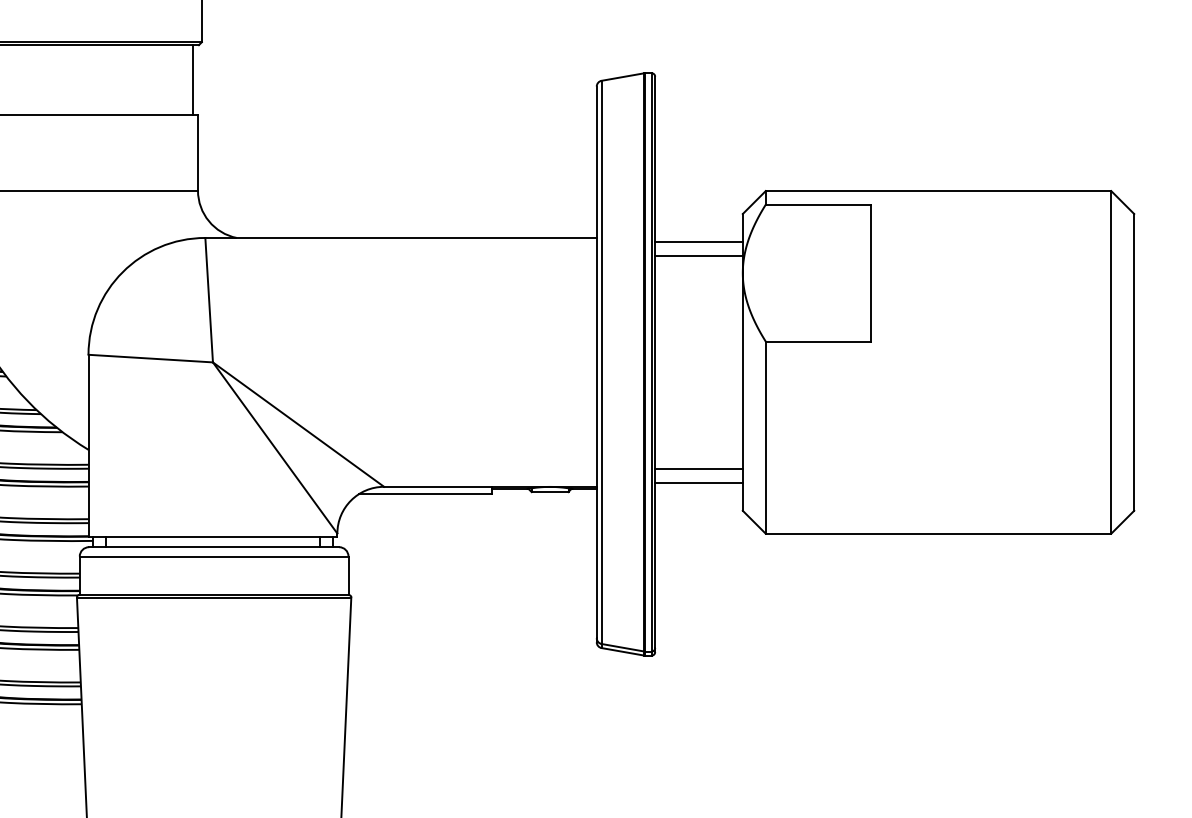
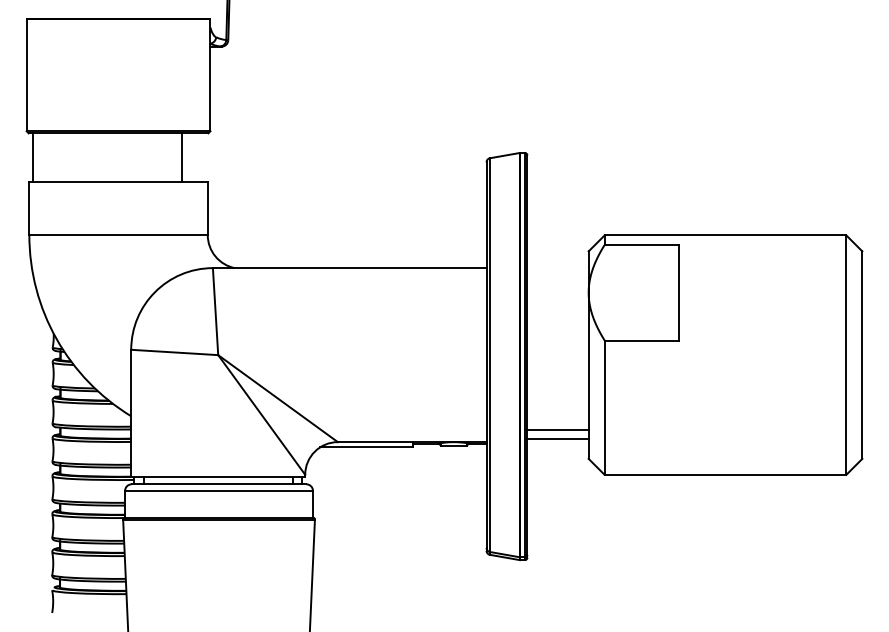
line: (193, 79) -> (182, 157), moved
line: (698, 241) -> (557, 270), removed
line: (698, 255) -> (557, 280), removed

